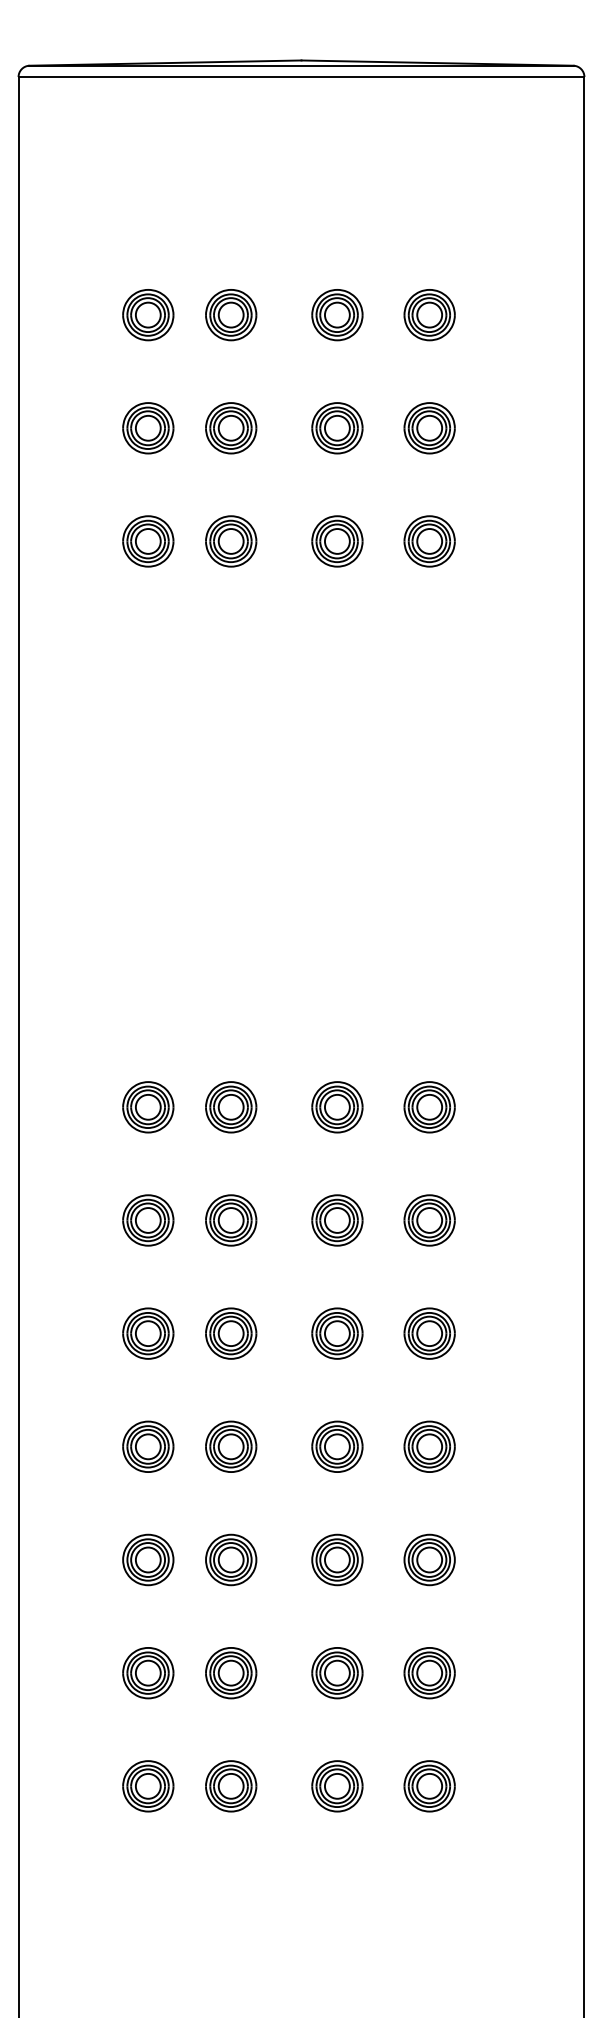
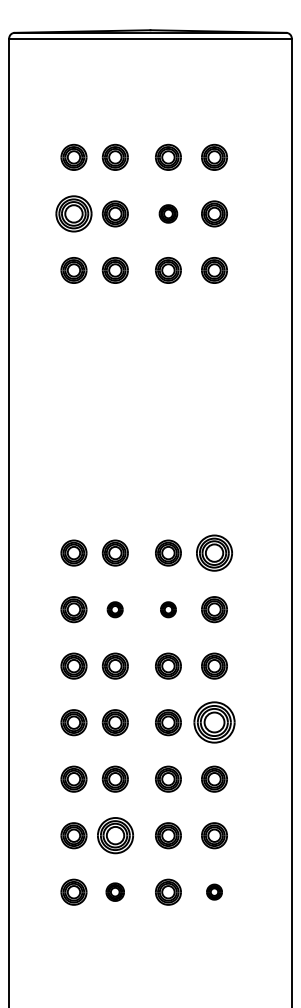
part: (147, 427) -> (73, 213), size x1.4
part: (337, 427) -> (168, 213), size x0.7
part: (429, 1106) -> (214, 552), size x1.4
part: (229, 1220) -> (114, 609), size x0.6
part: (337, 1220) -> (168, 609), size x0.6
part: (429, 1446) -> (214, 722), size x1.6
part: (229, 1672) -> (114, 835), size x1.4
part: (229, 1784) -> (114, 891), size x0.7
part: (429, 1784) -> (214, 891), size x0.6

